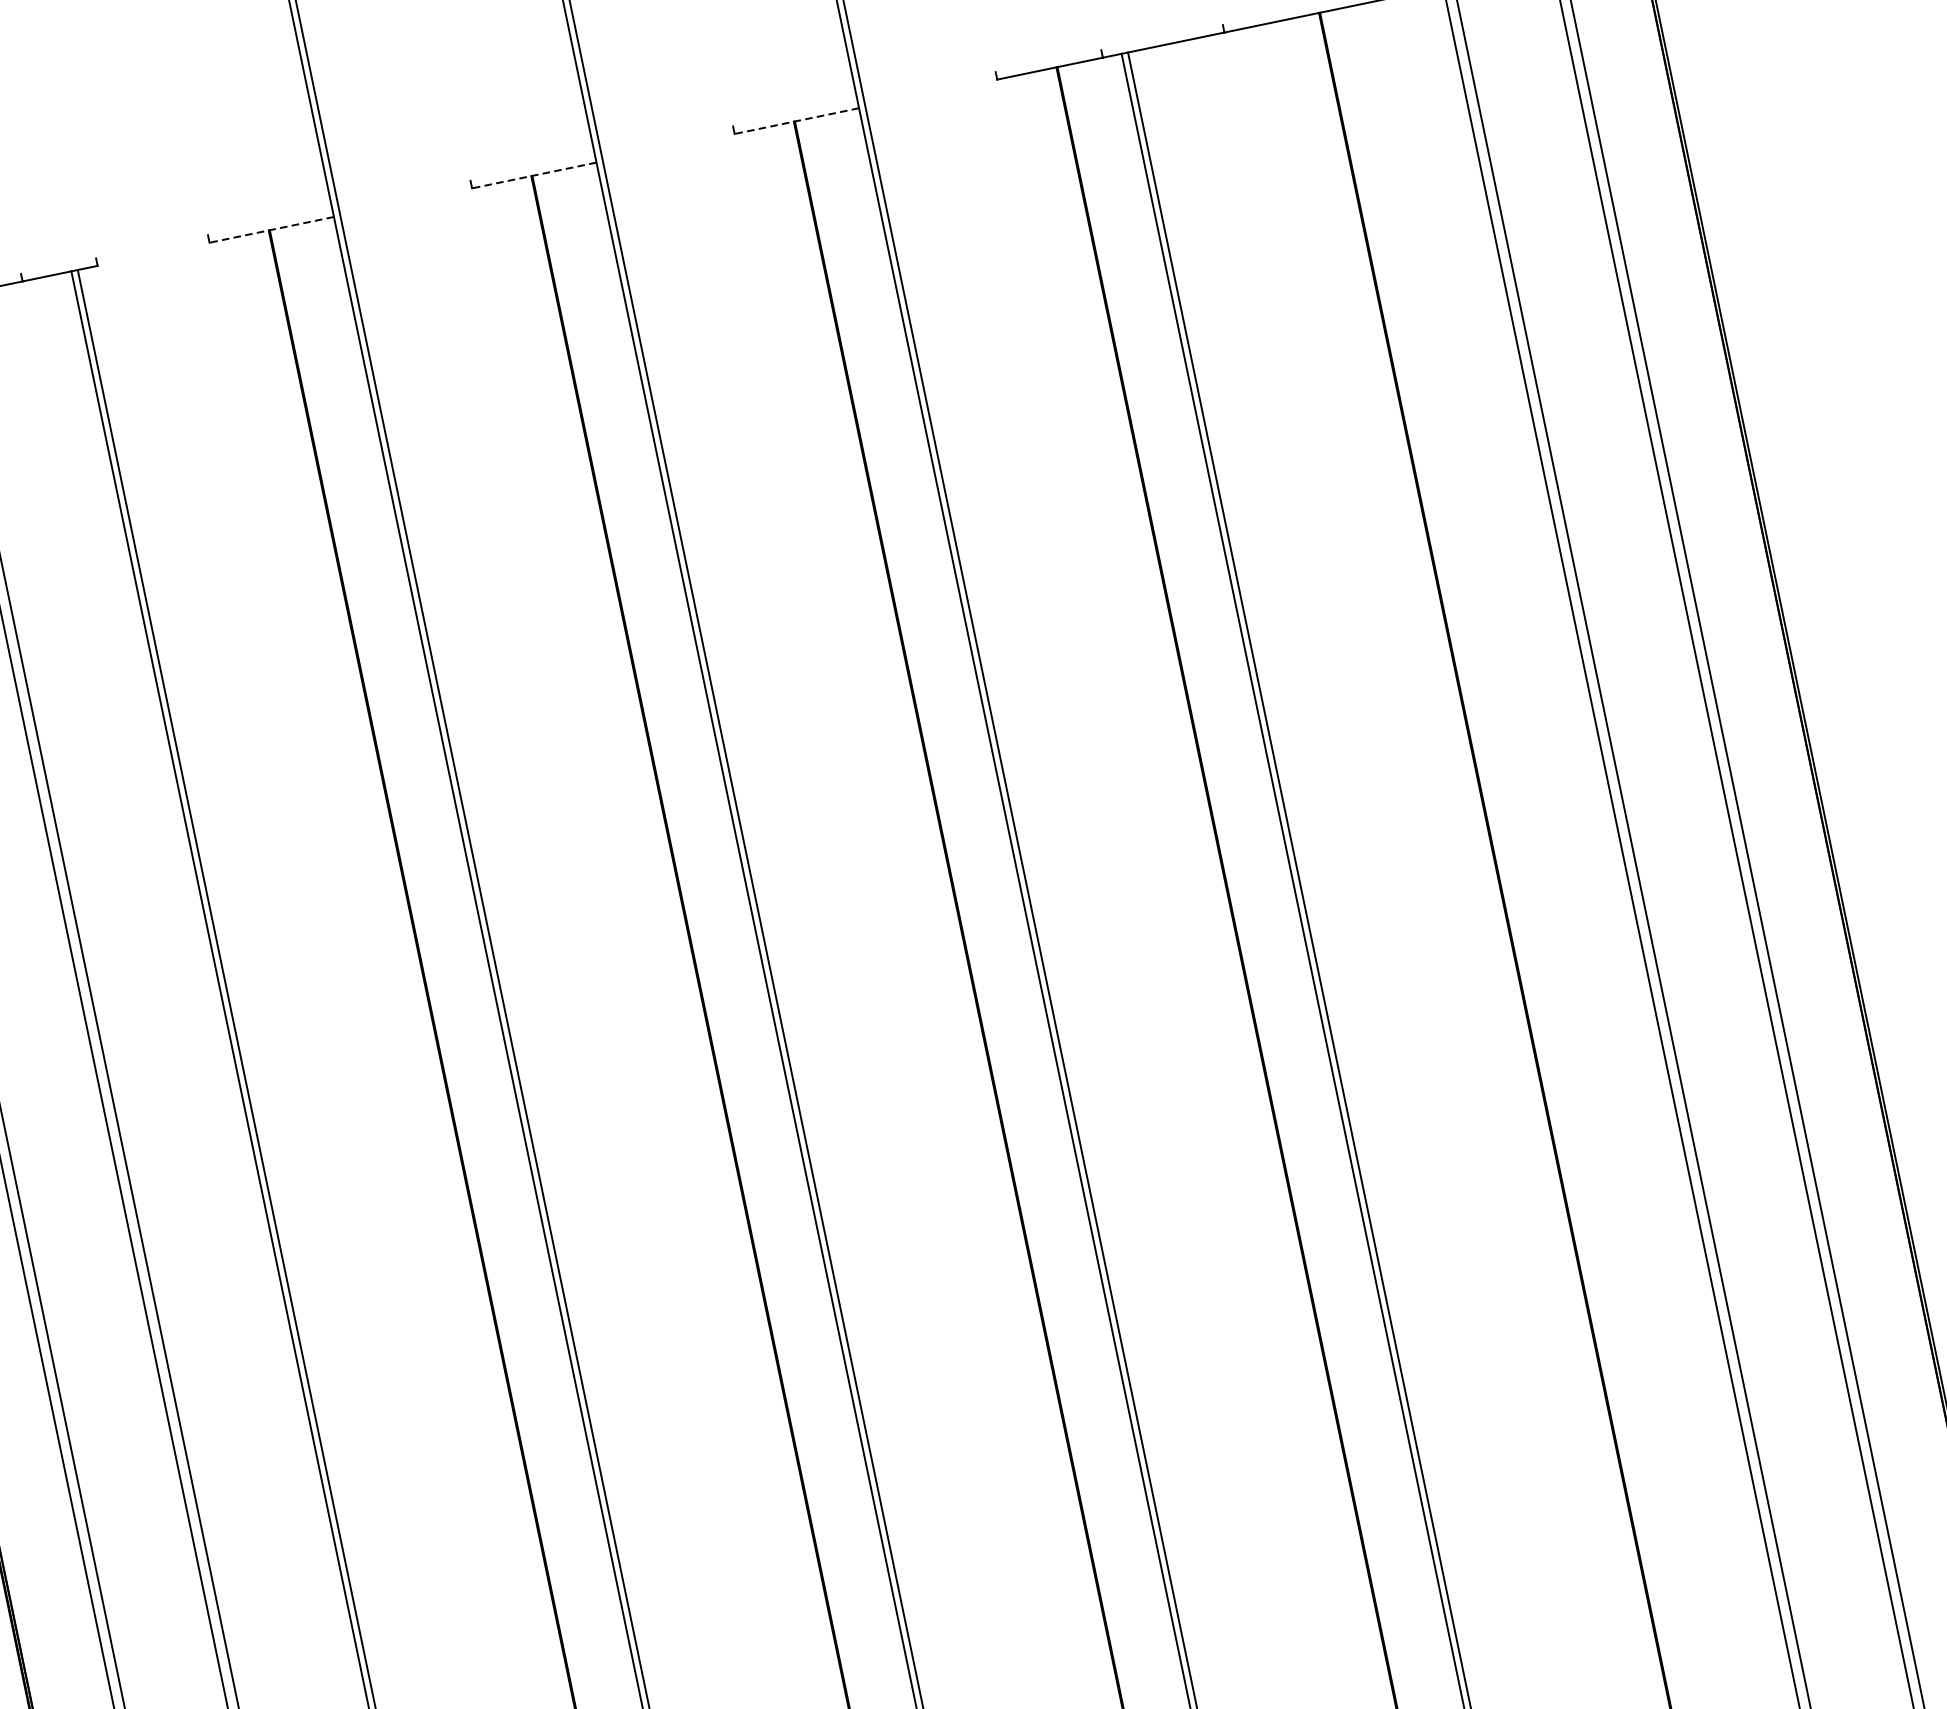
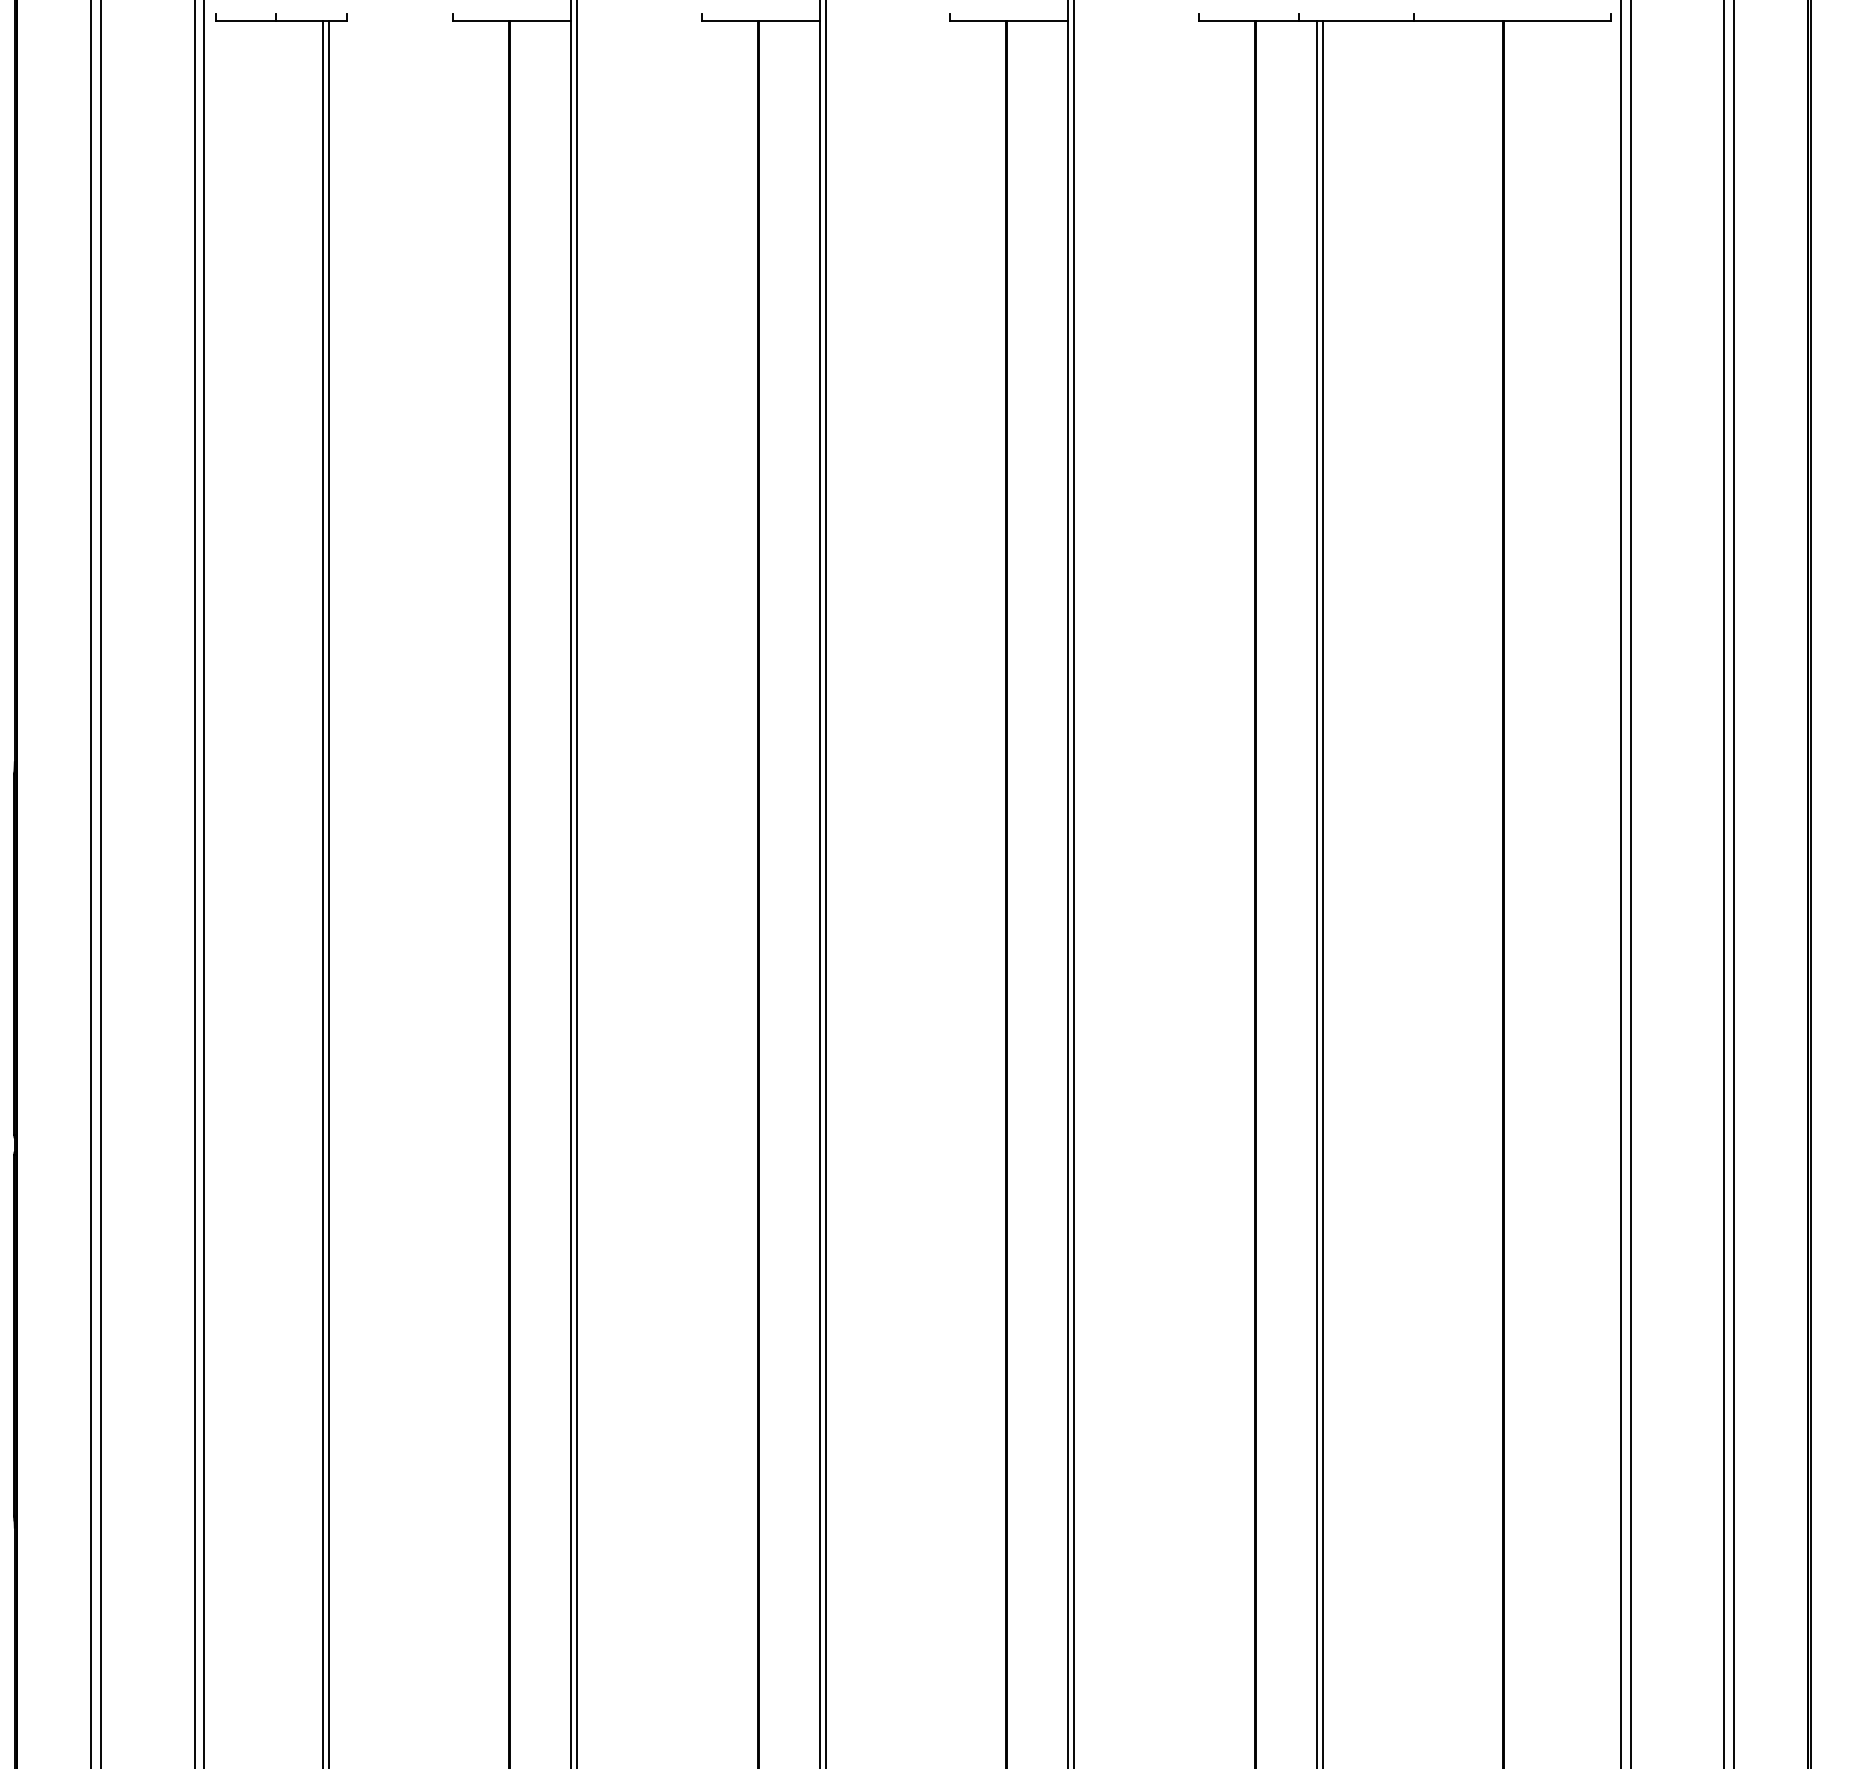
line: (797, 121) -> (1009, 21), dashed -> solid
line: (534, 176) -> (760, 21), dashed -> solid
line: (272, 230) -> (512, 21), dashed -> solid

